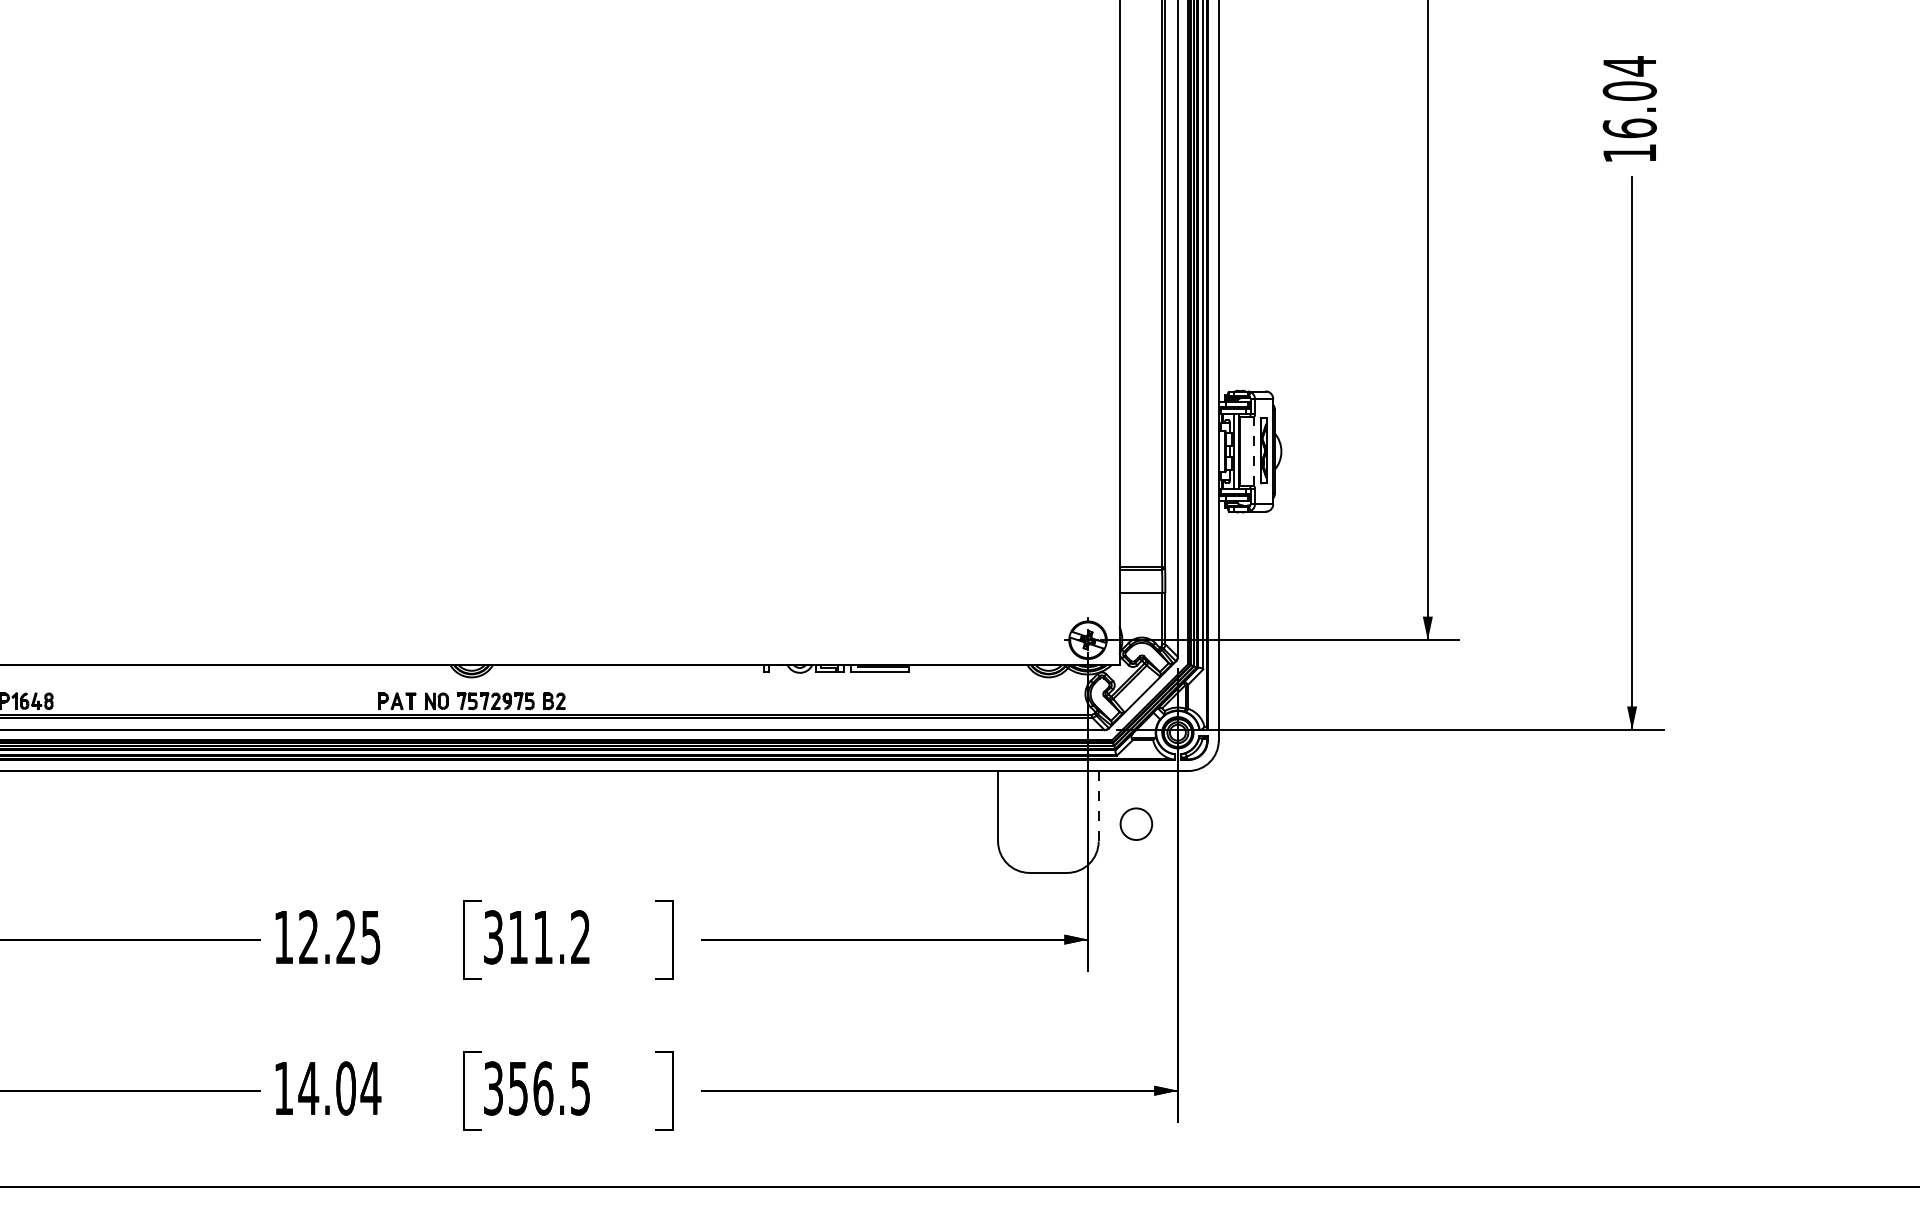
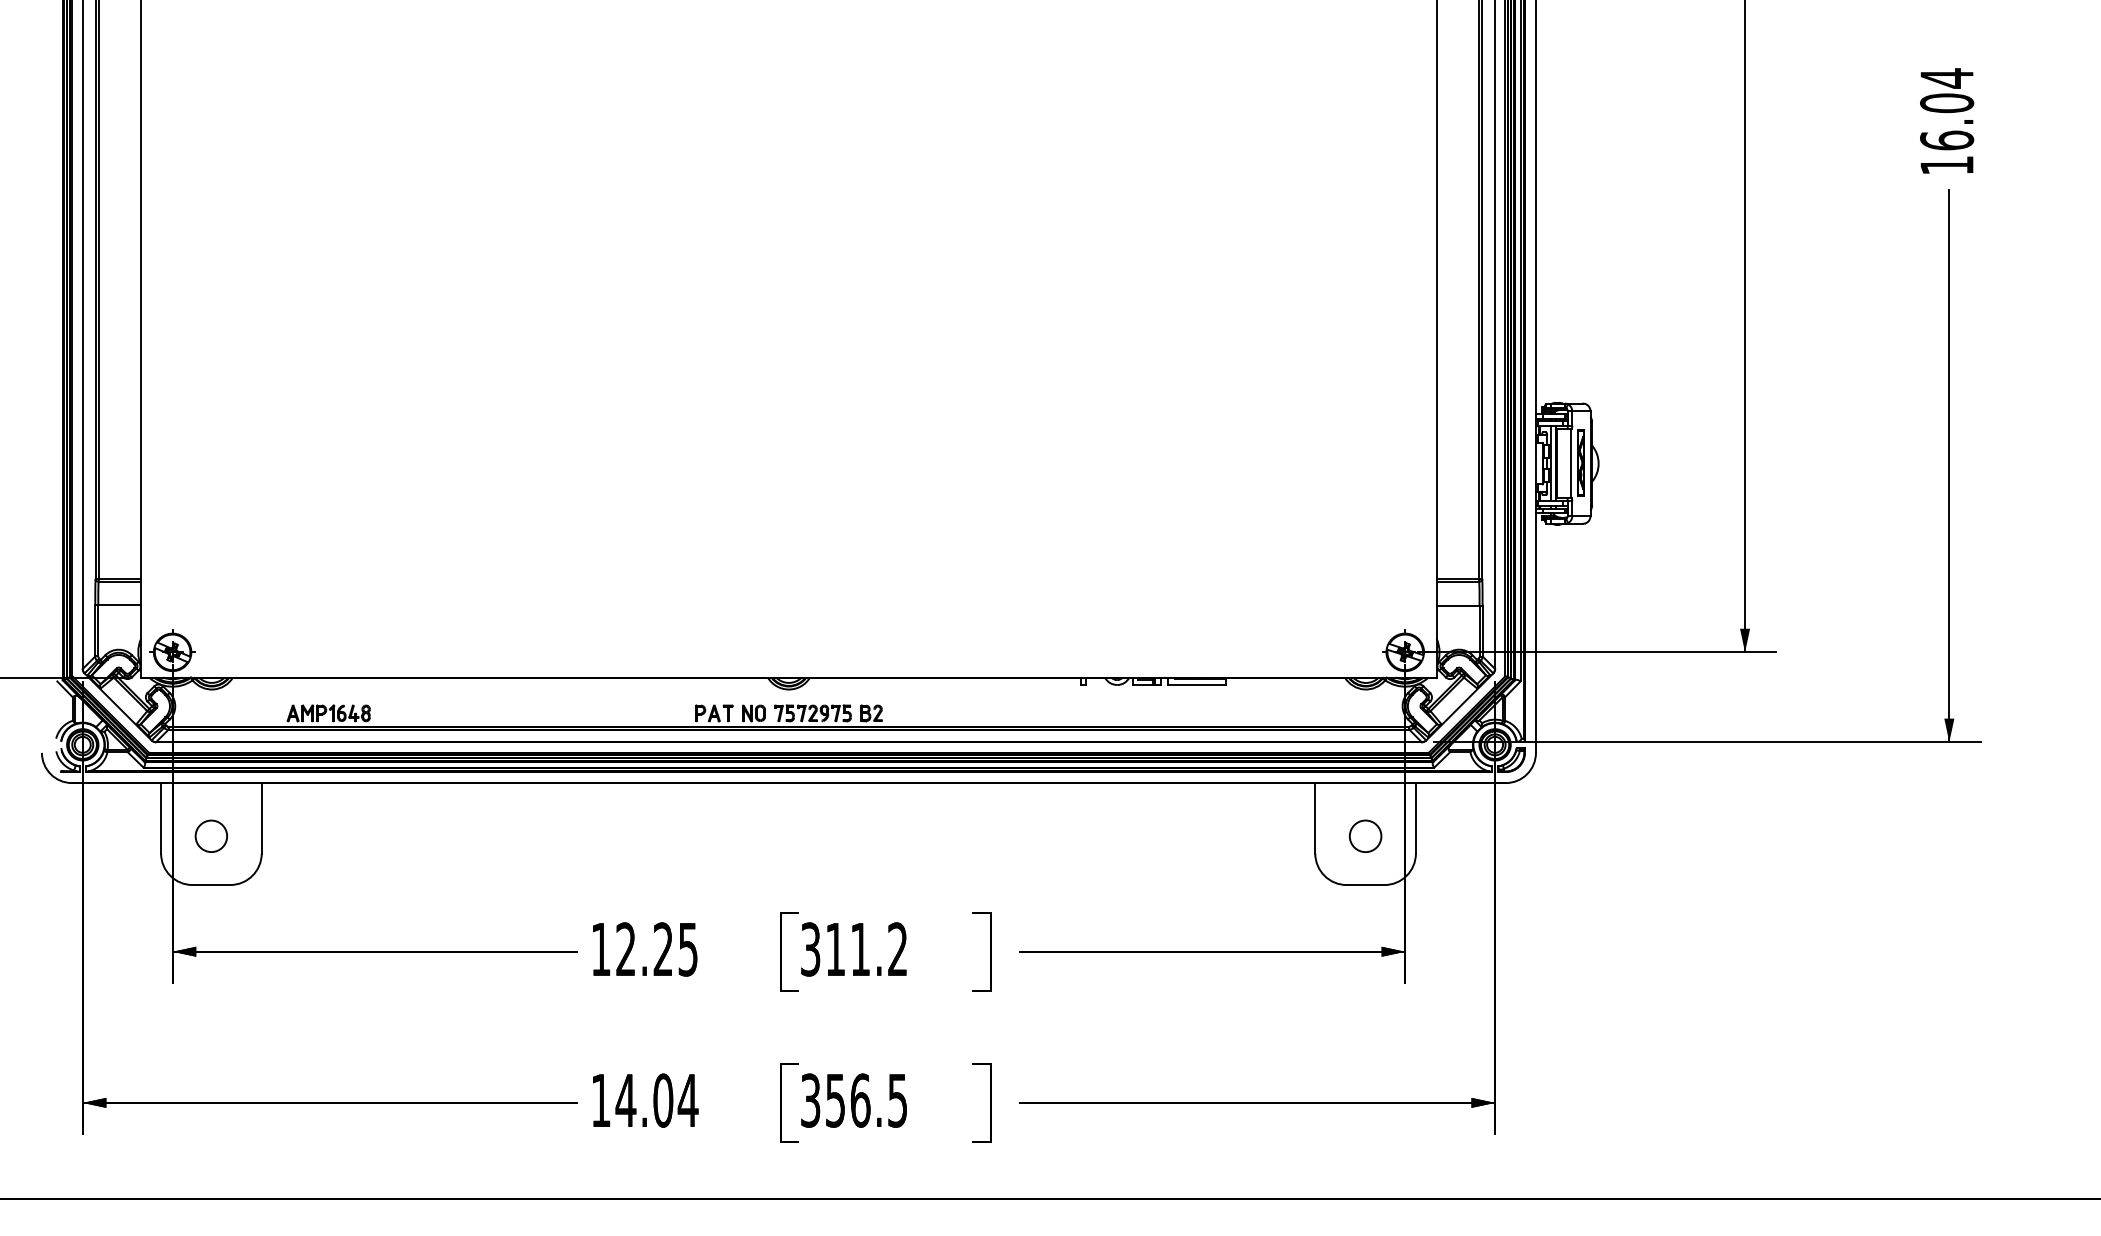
line: (1254, 451) -> (1571, 463), dashed -> solid
line: (1098, 806) -> (1415, 818), dashed -> solid
circle: (1136, 823) -> (1365, 835), moved

